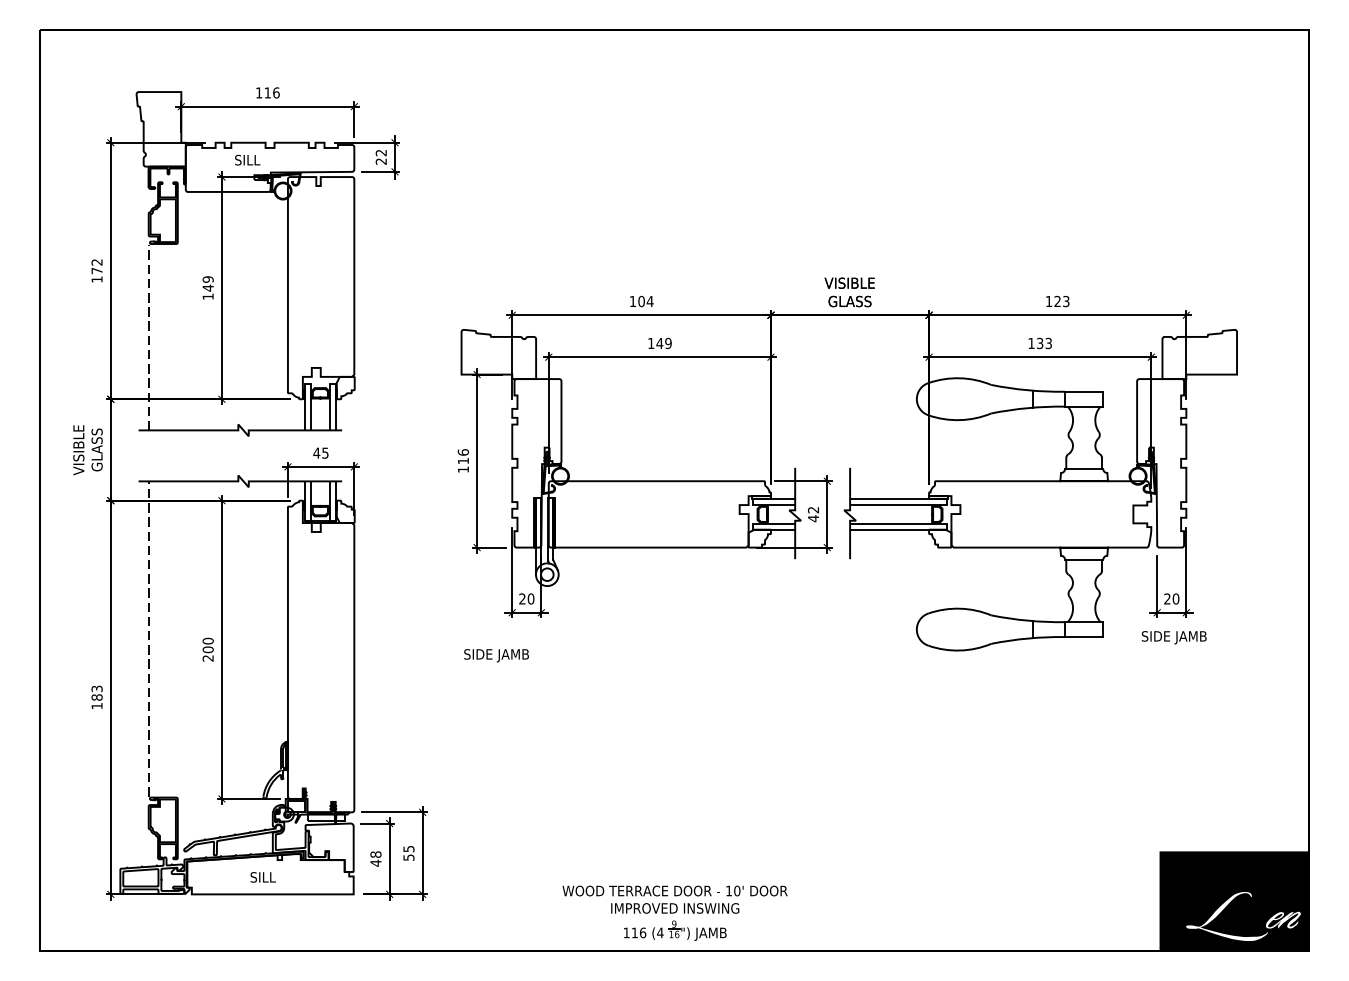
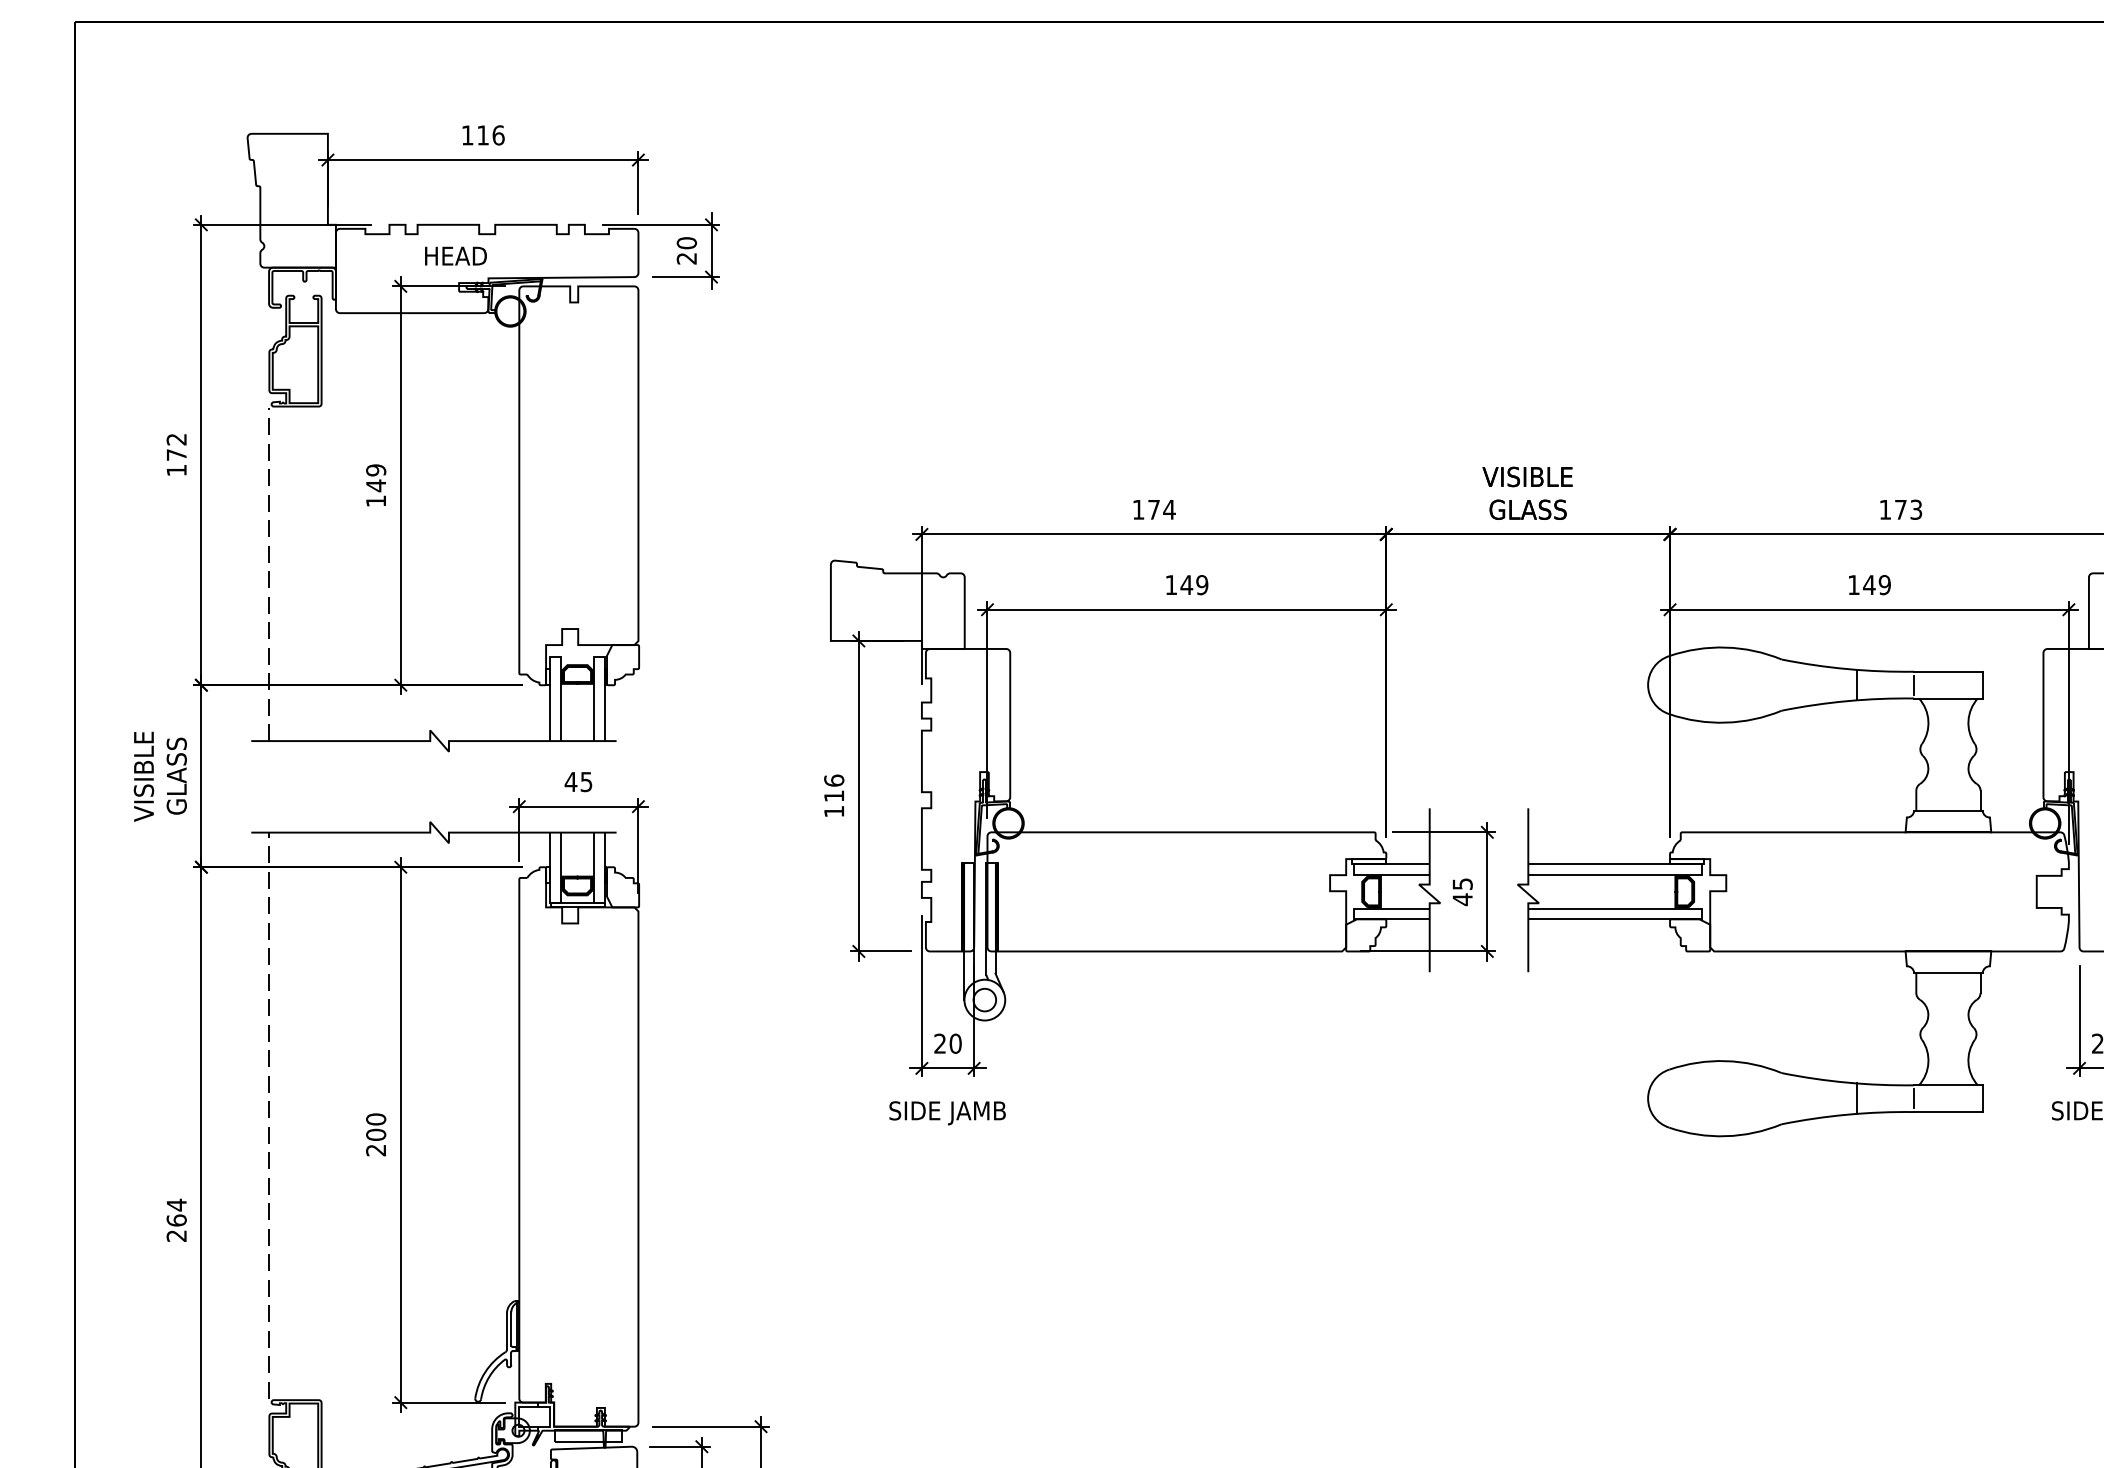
text: (380, 152) -> (685, 242), 22 -> 20
text: (252, 159) -> (455, 254), SILL -> HEAD
text: (1057, 300) -> (1900, 507), 123 -> 173
text: (641, 301) -> (1153, 509), 104 -> 174
text: (1044, 343) -> (1877, 585), 133 -> 149
text: (813, 510) -> (1462, 884), 42 -> 45
text: (496, 655) -> (947, 1112), moved
text: (96, 697) -> (175, 1220), 183 -> 264

